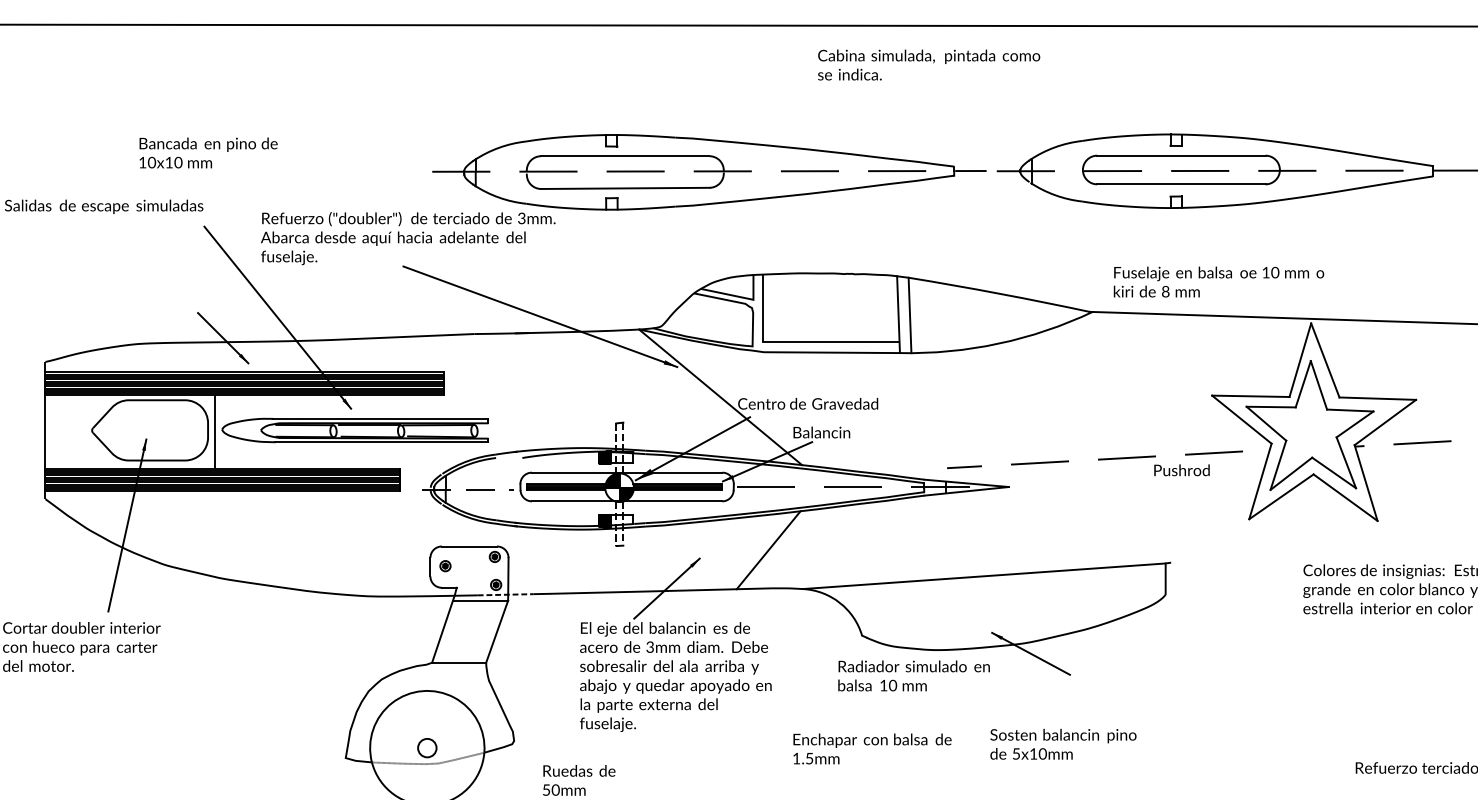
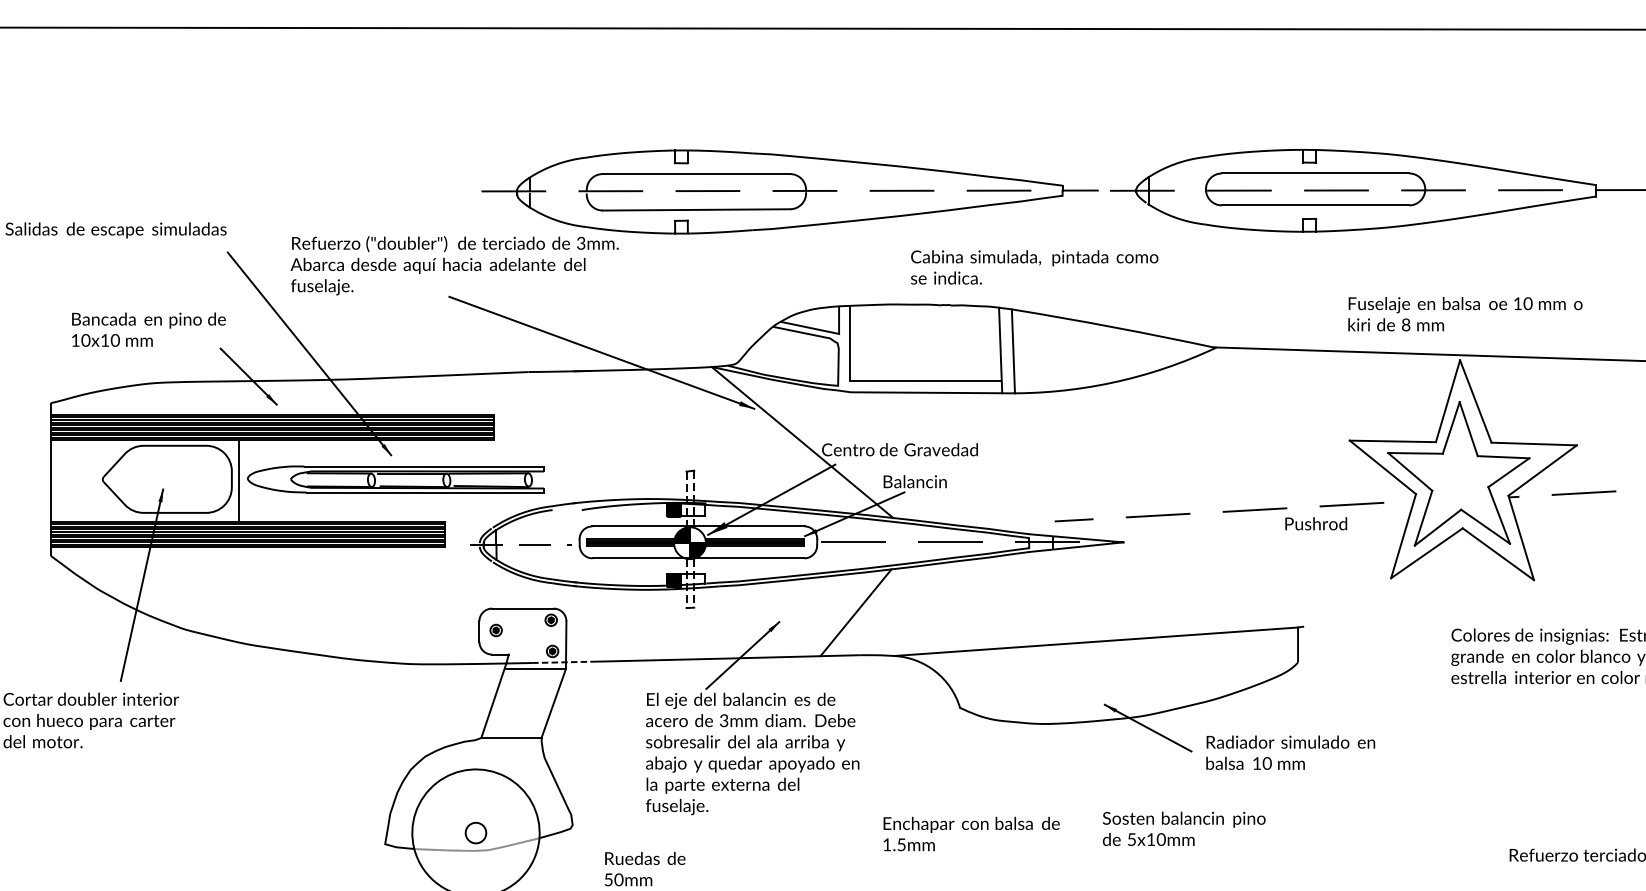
text: (929, 64) -> (1035, 266), moved
text: (208, 152) -> (148, 329), moved
text: (1218, 281) -> (1464, 313), moved
text: (913, 675) -> (1290, 752), moved

